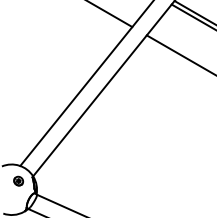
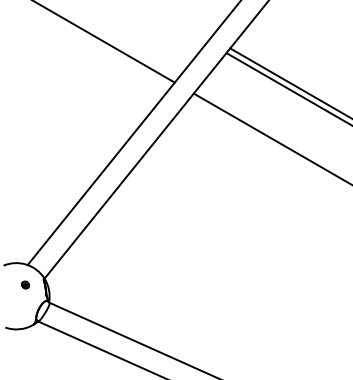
part: (18, 180) -> (25, 284), size x0.6

